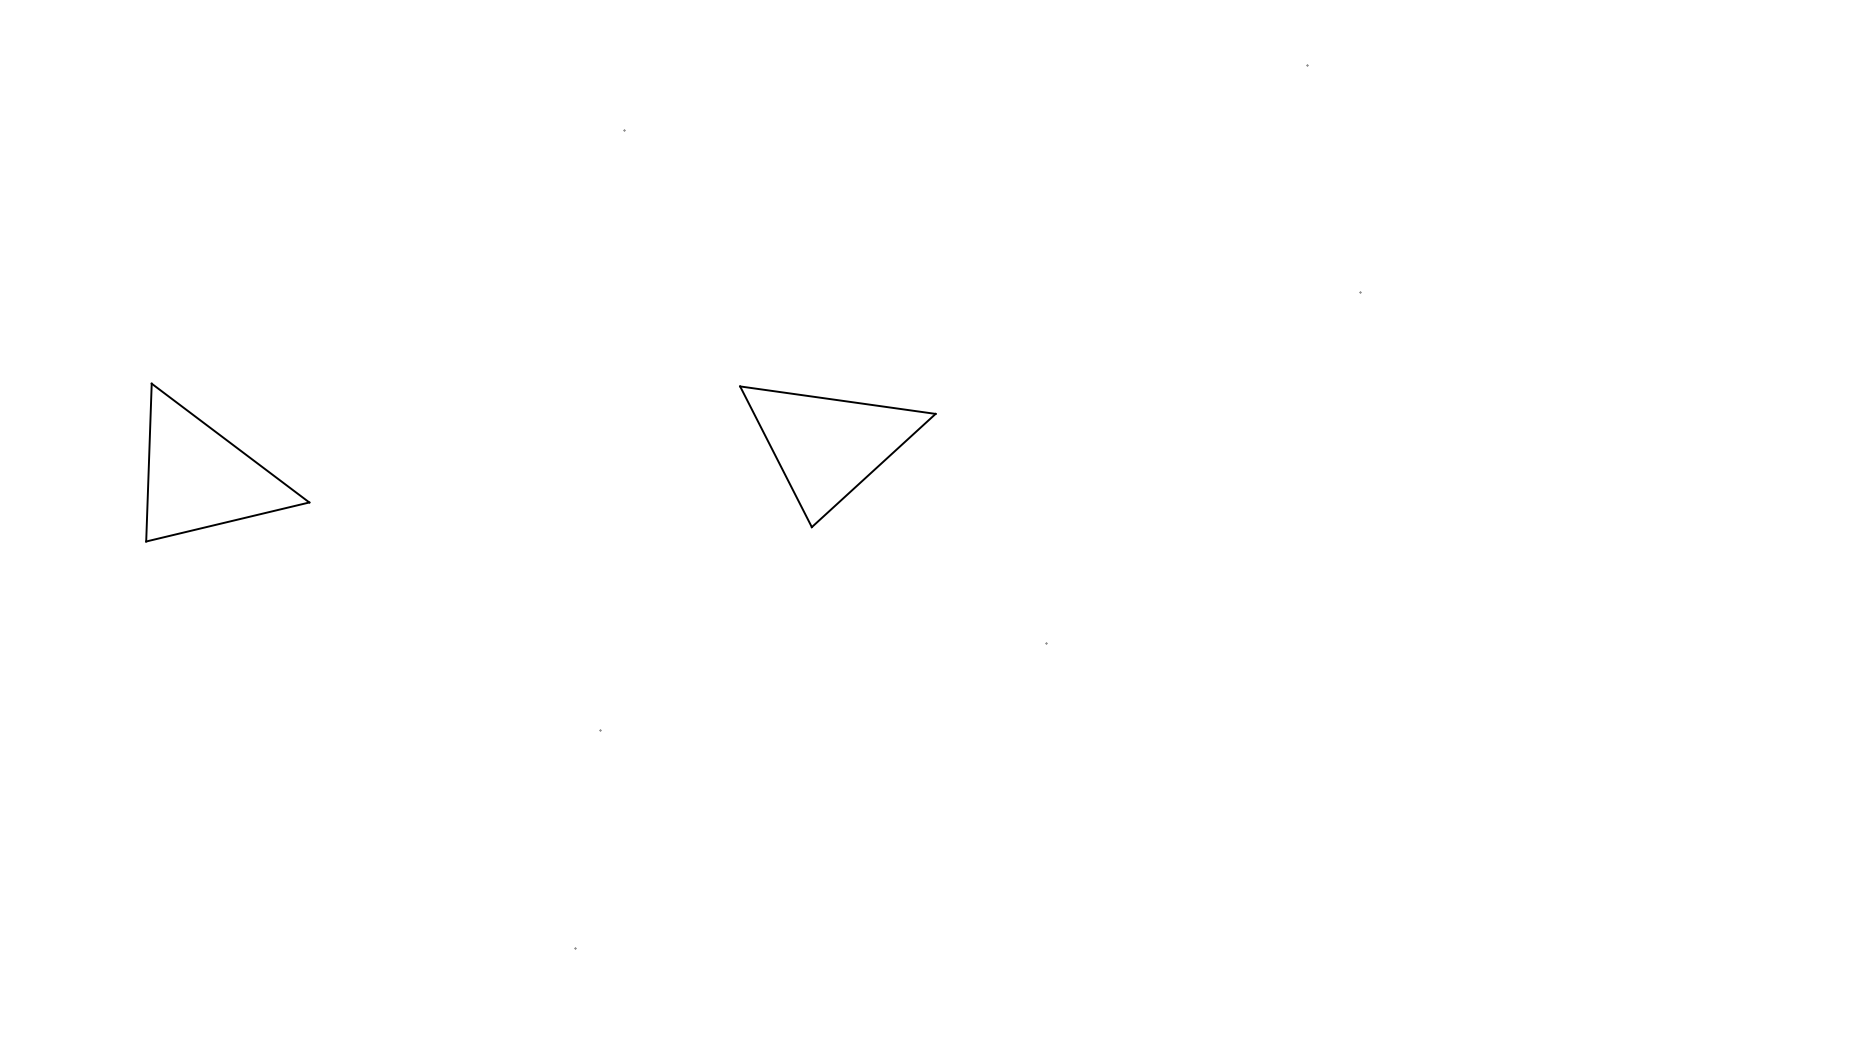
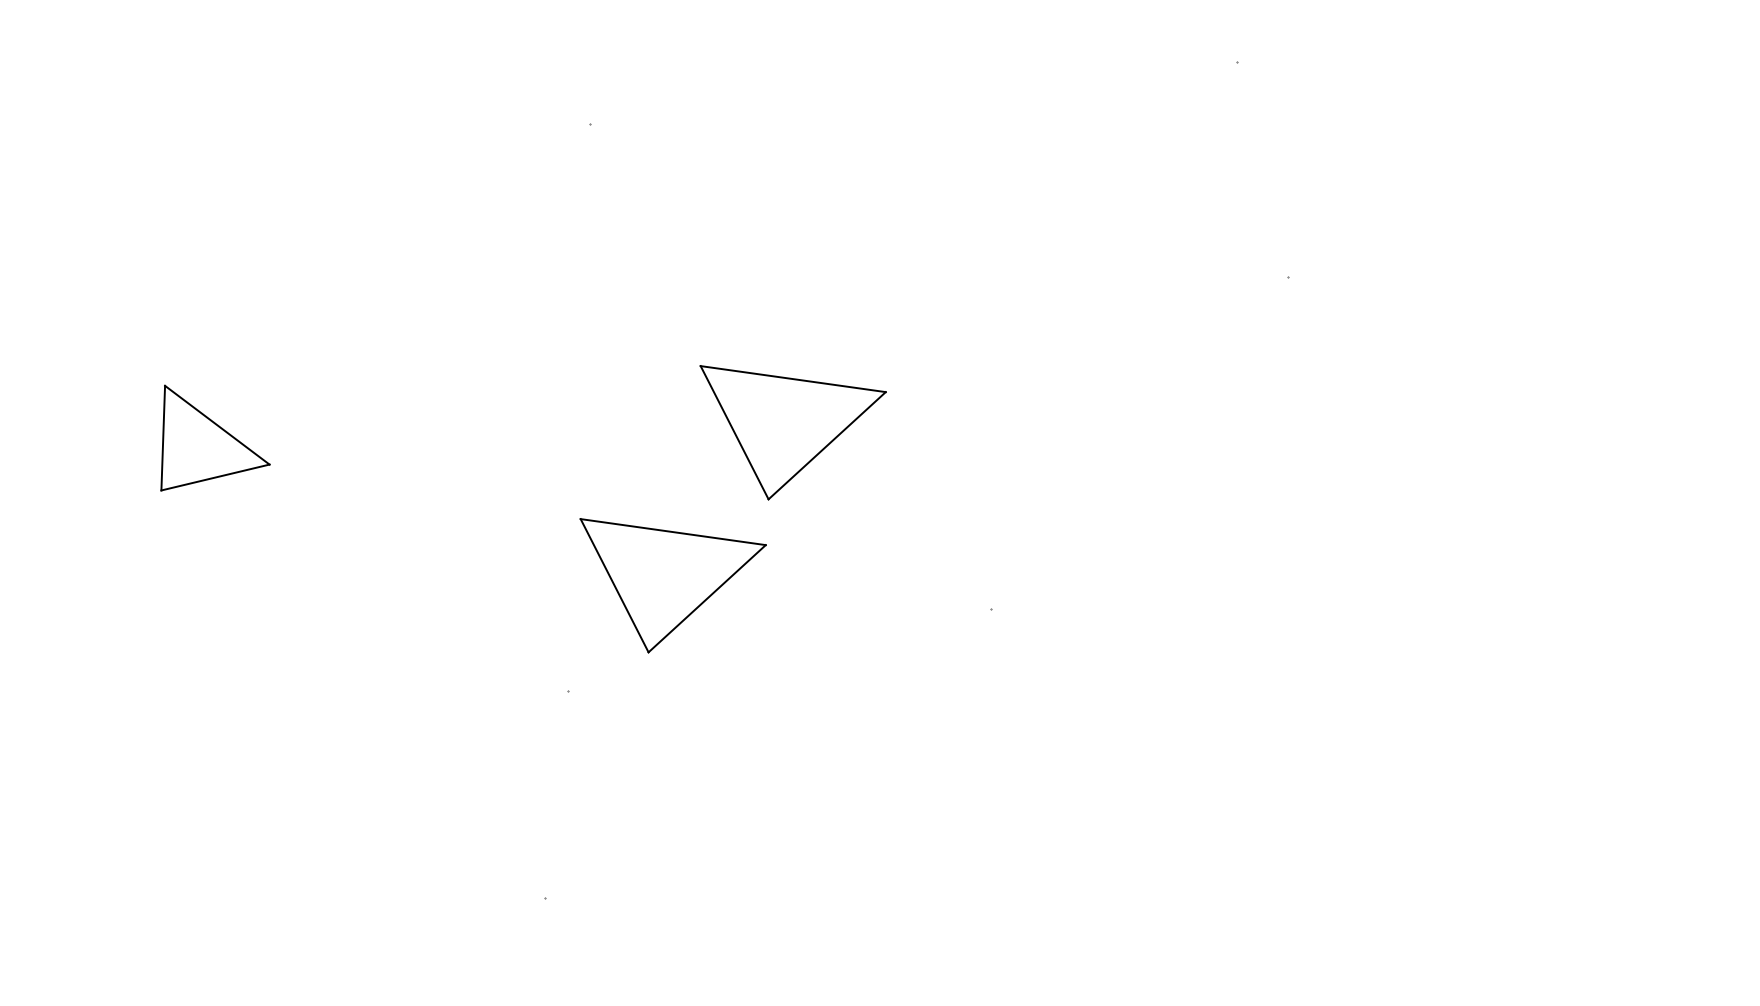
part: (227, 461) -> (215, 437), size x0.7
part: (710, 618) -> (672, 585), added

